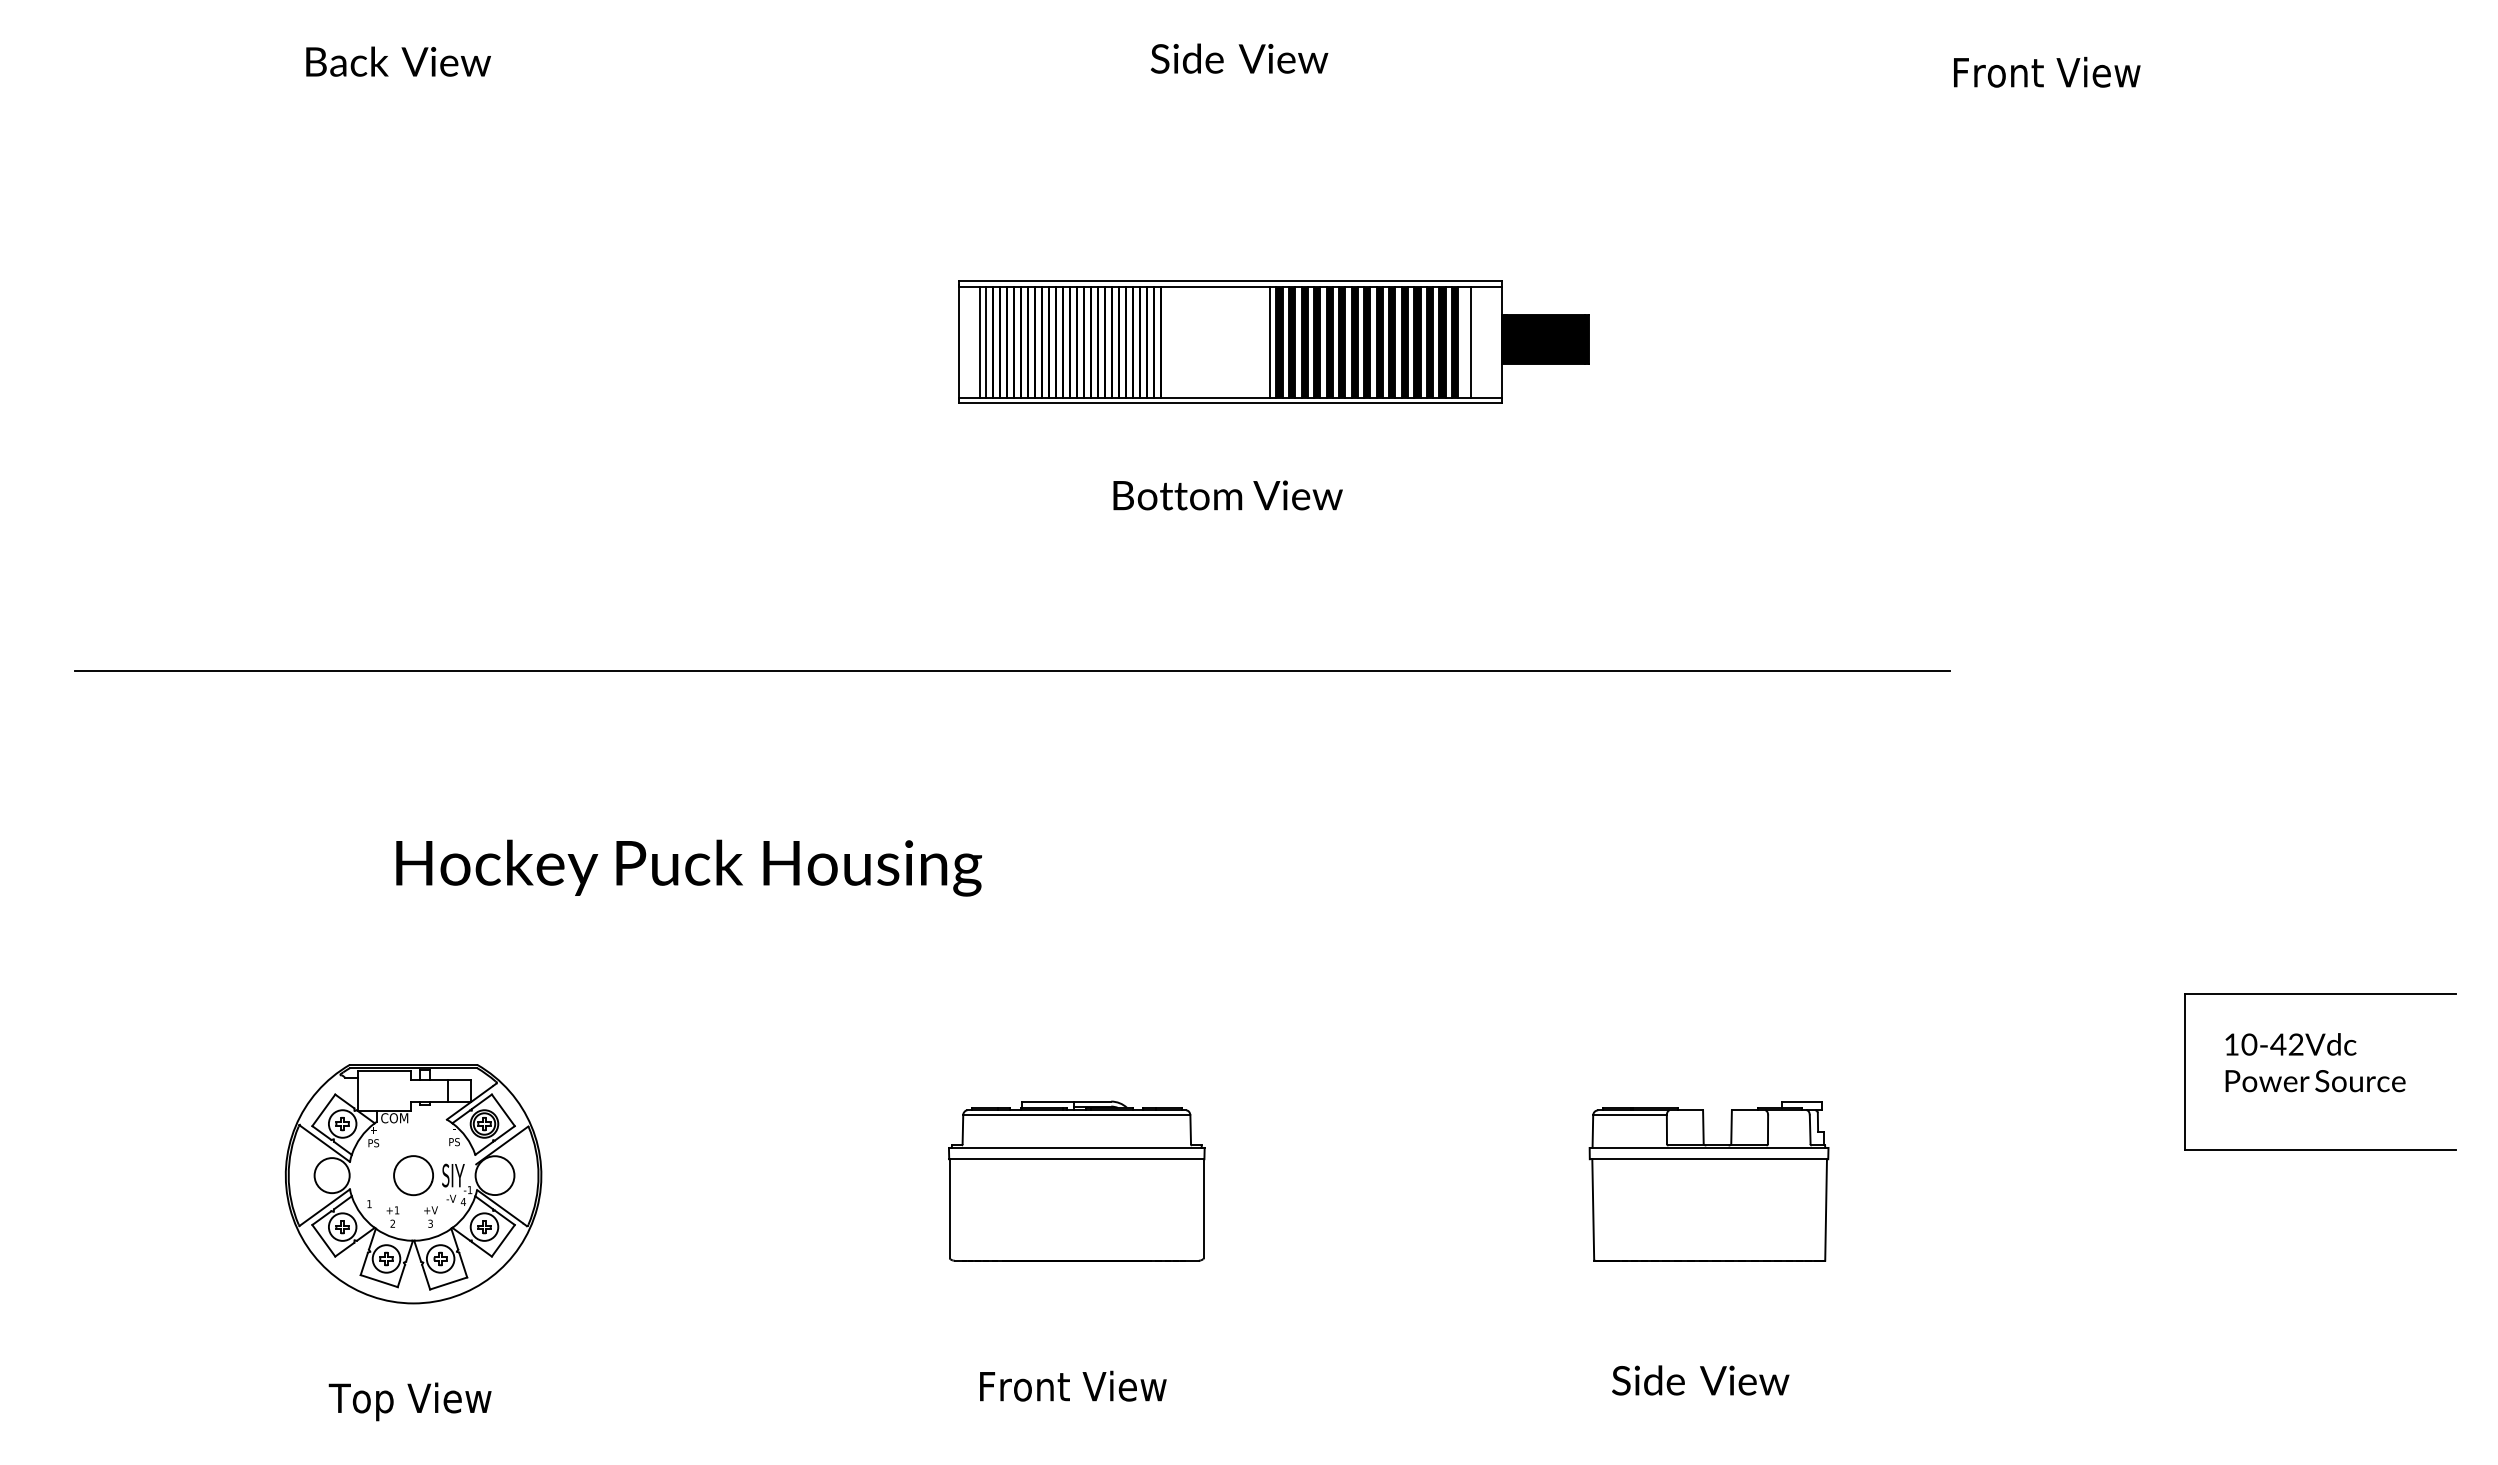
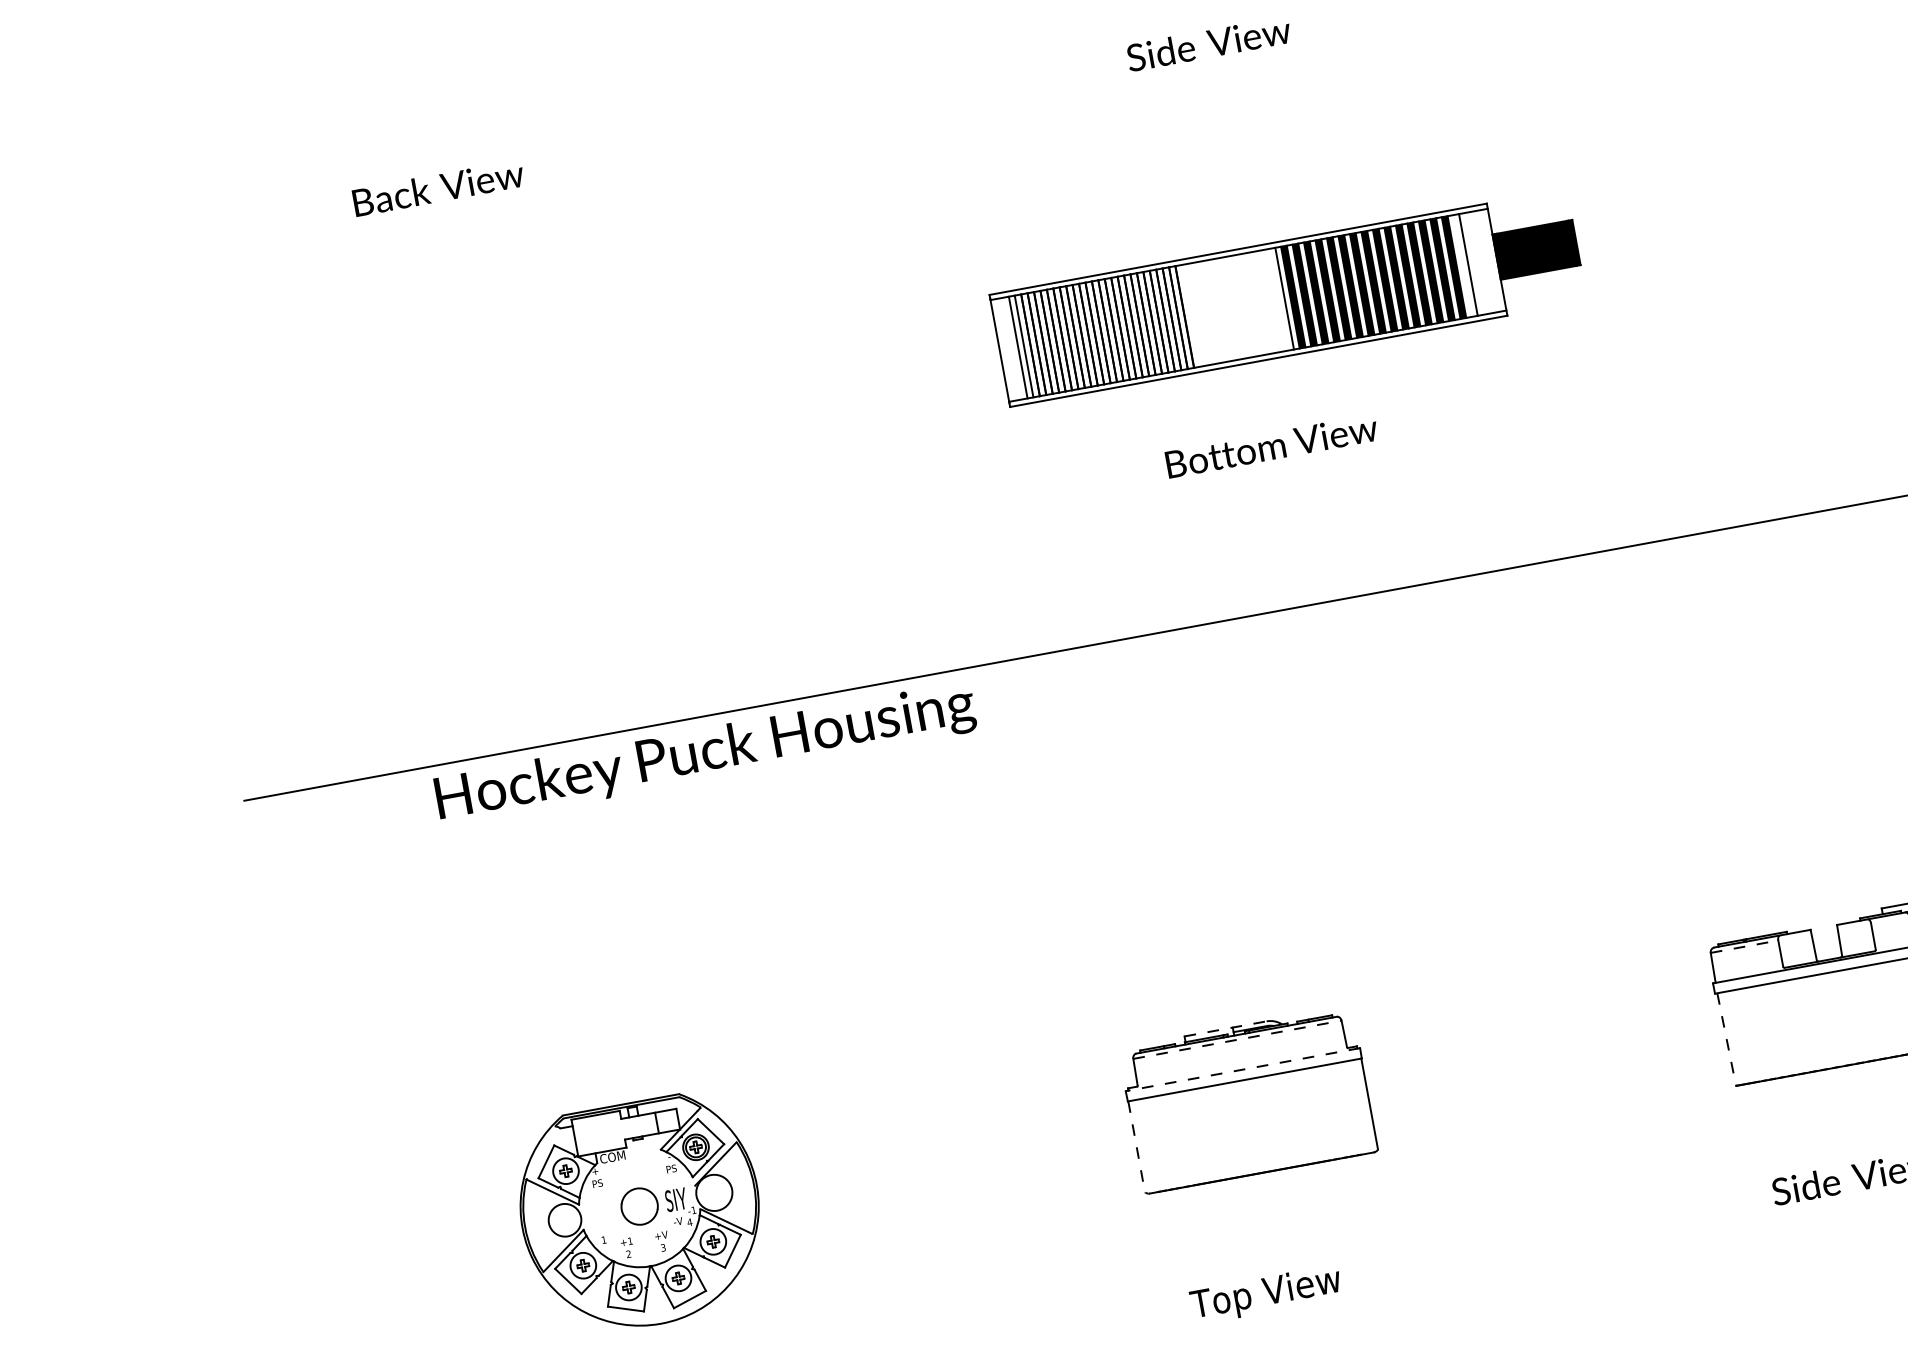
text: (688, 867) -> (705, 753), moved
line: (1066, 1101) -> (1225, 1028), solid -> dashed
line: (1076, 1115) -> (1237, 1039), solid -> dashed
line: (1630, 1115) -> (1744, 946), solid -> dashed
line: (1076, 1147) -> (1242, 1069), solid -> dashed
line: (949, 1208) -> (1136, 1146), solid -> dashed
line: (1593, 1209) -> (1726, 1039), solid -> dashed
text: (1071, 1389) -> (1278, 1291), Front View -> Top View

